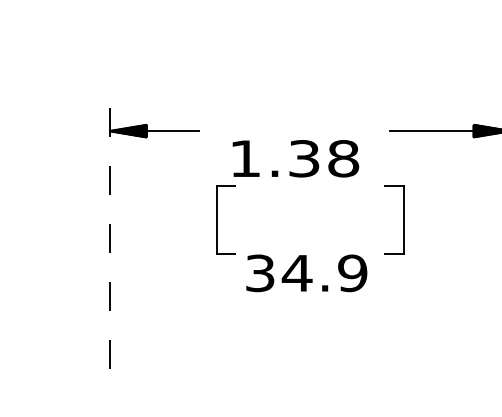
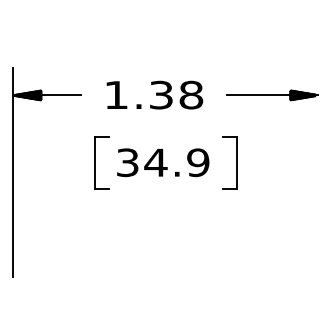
text: (295, 158) -> (154, 94), moved
line: (110, 231) -> (13, 172), dashed -> solid
text: (306, 273) -> (163, 162), moved

